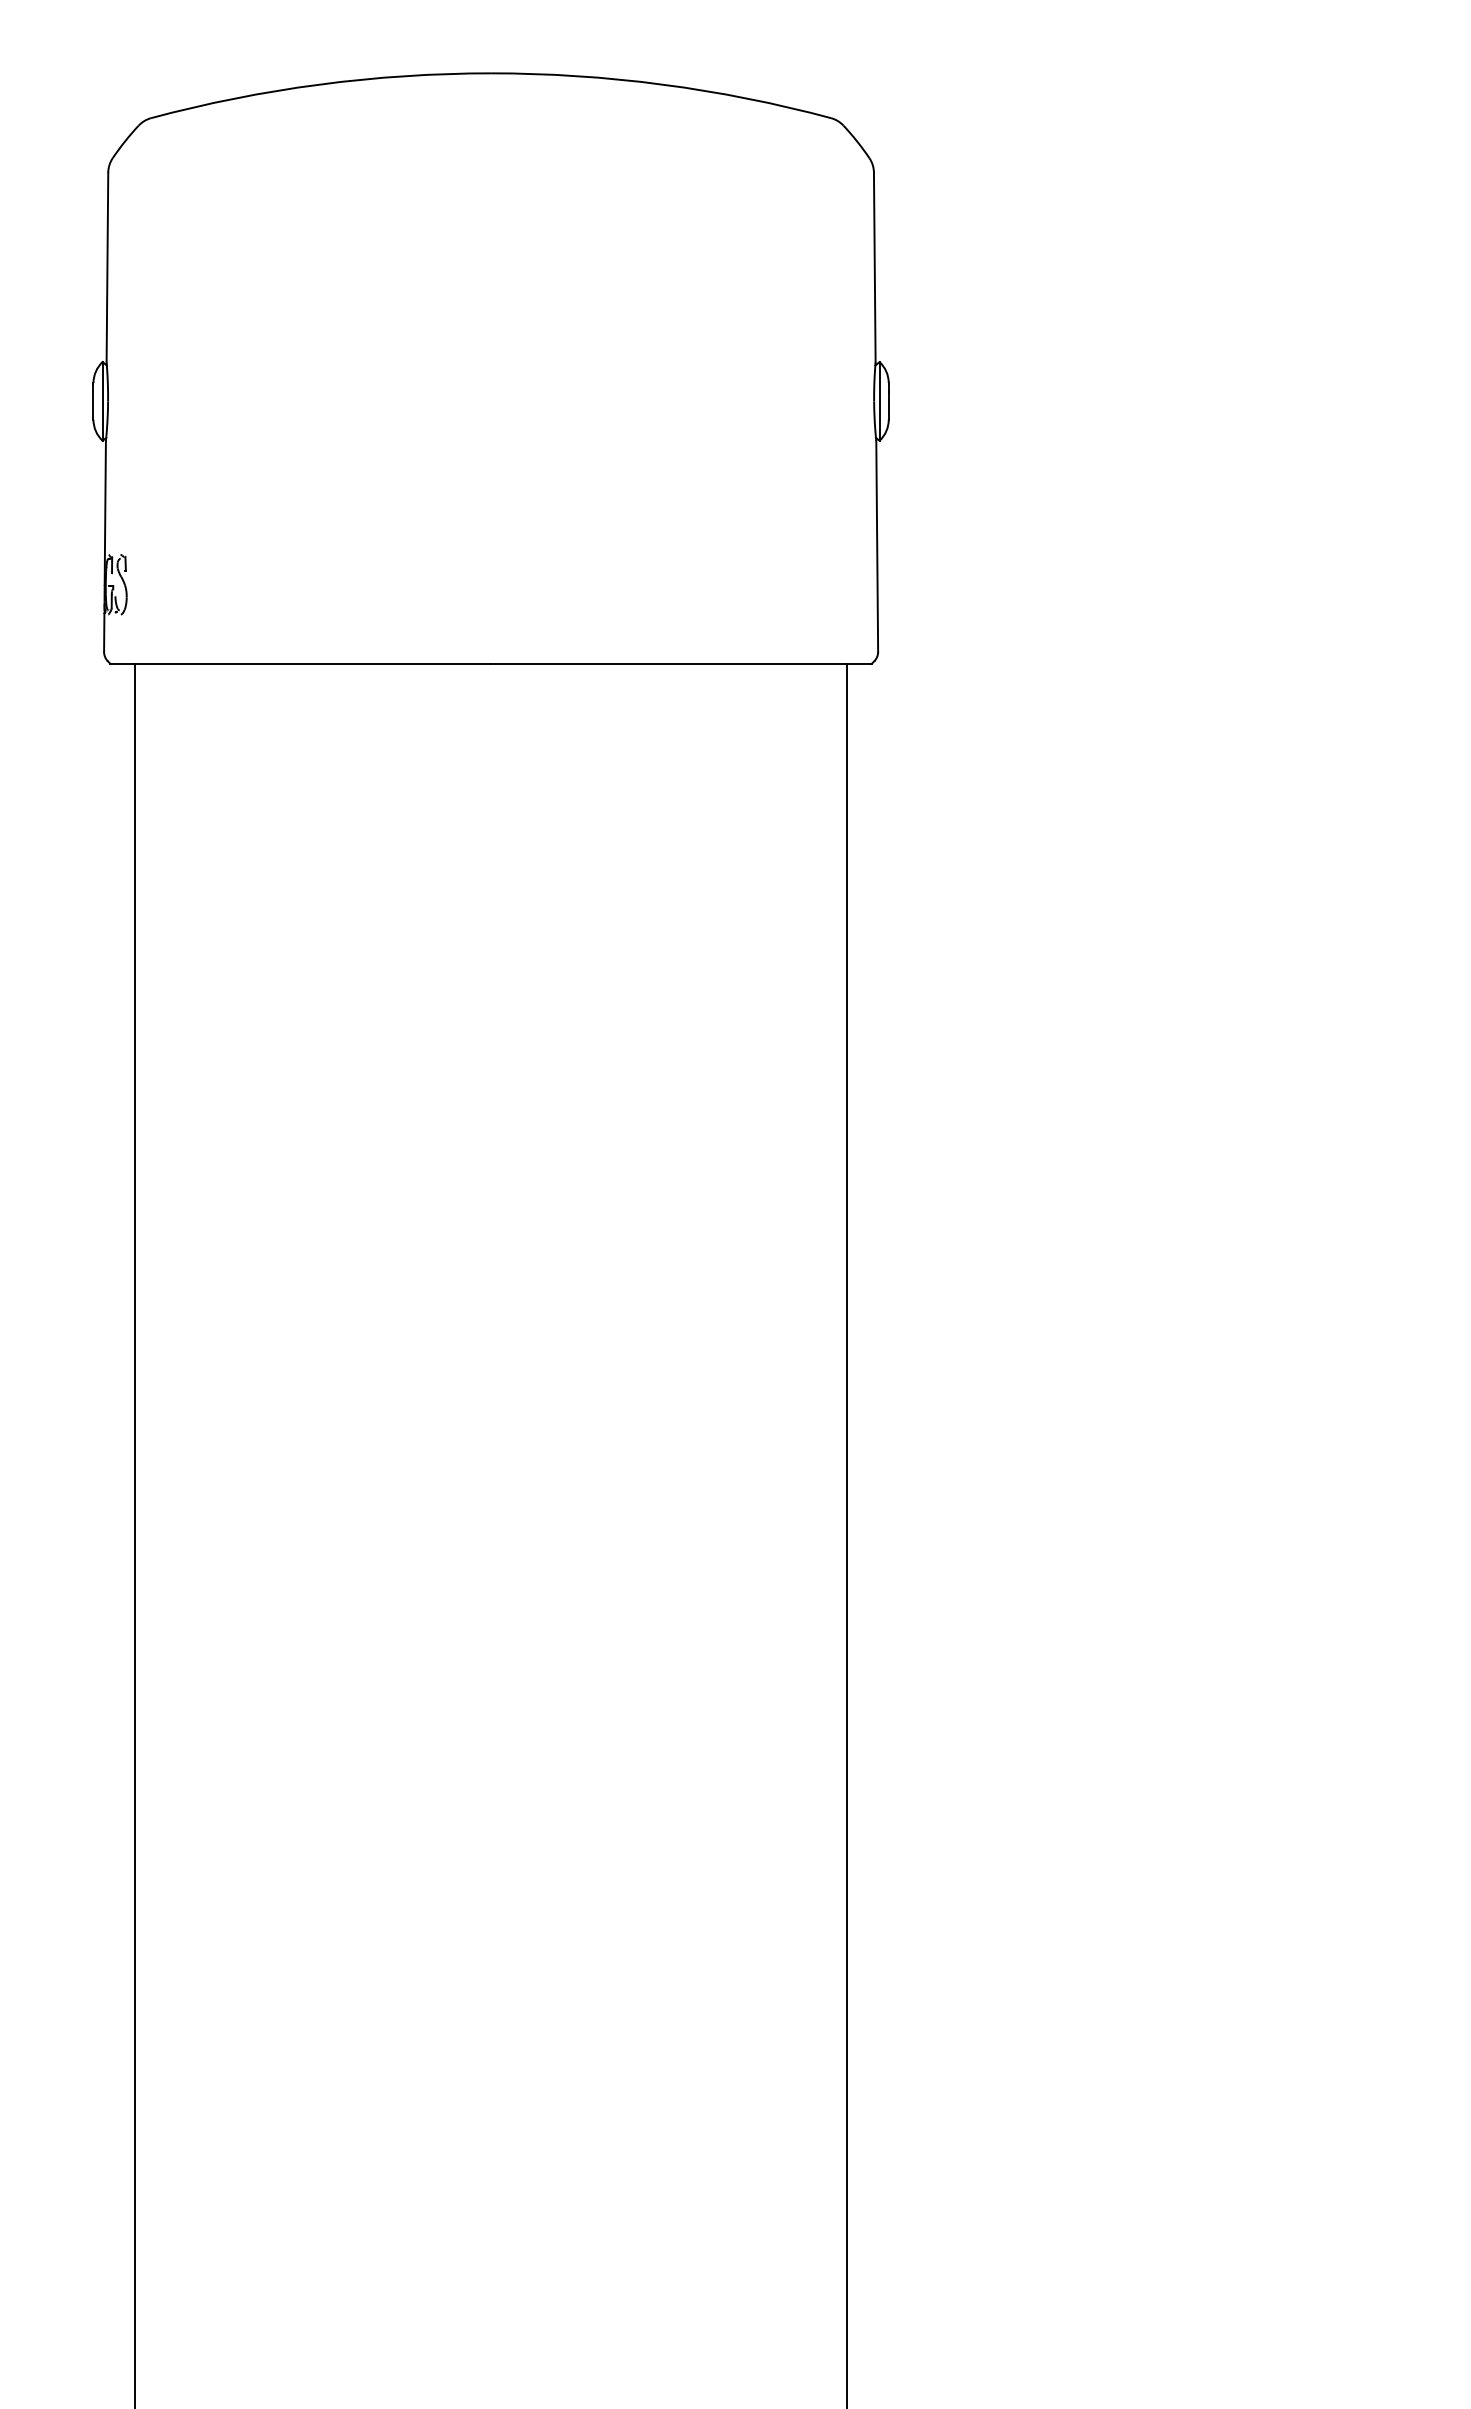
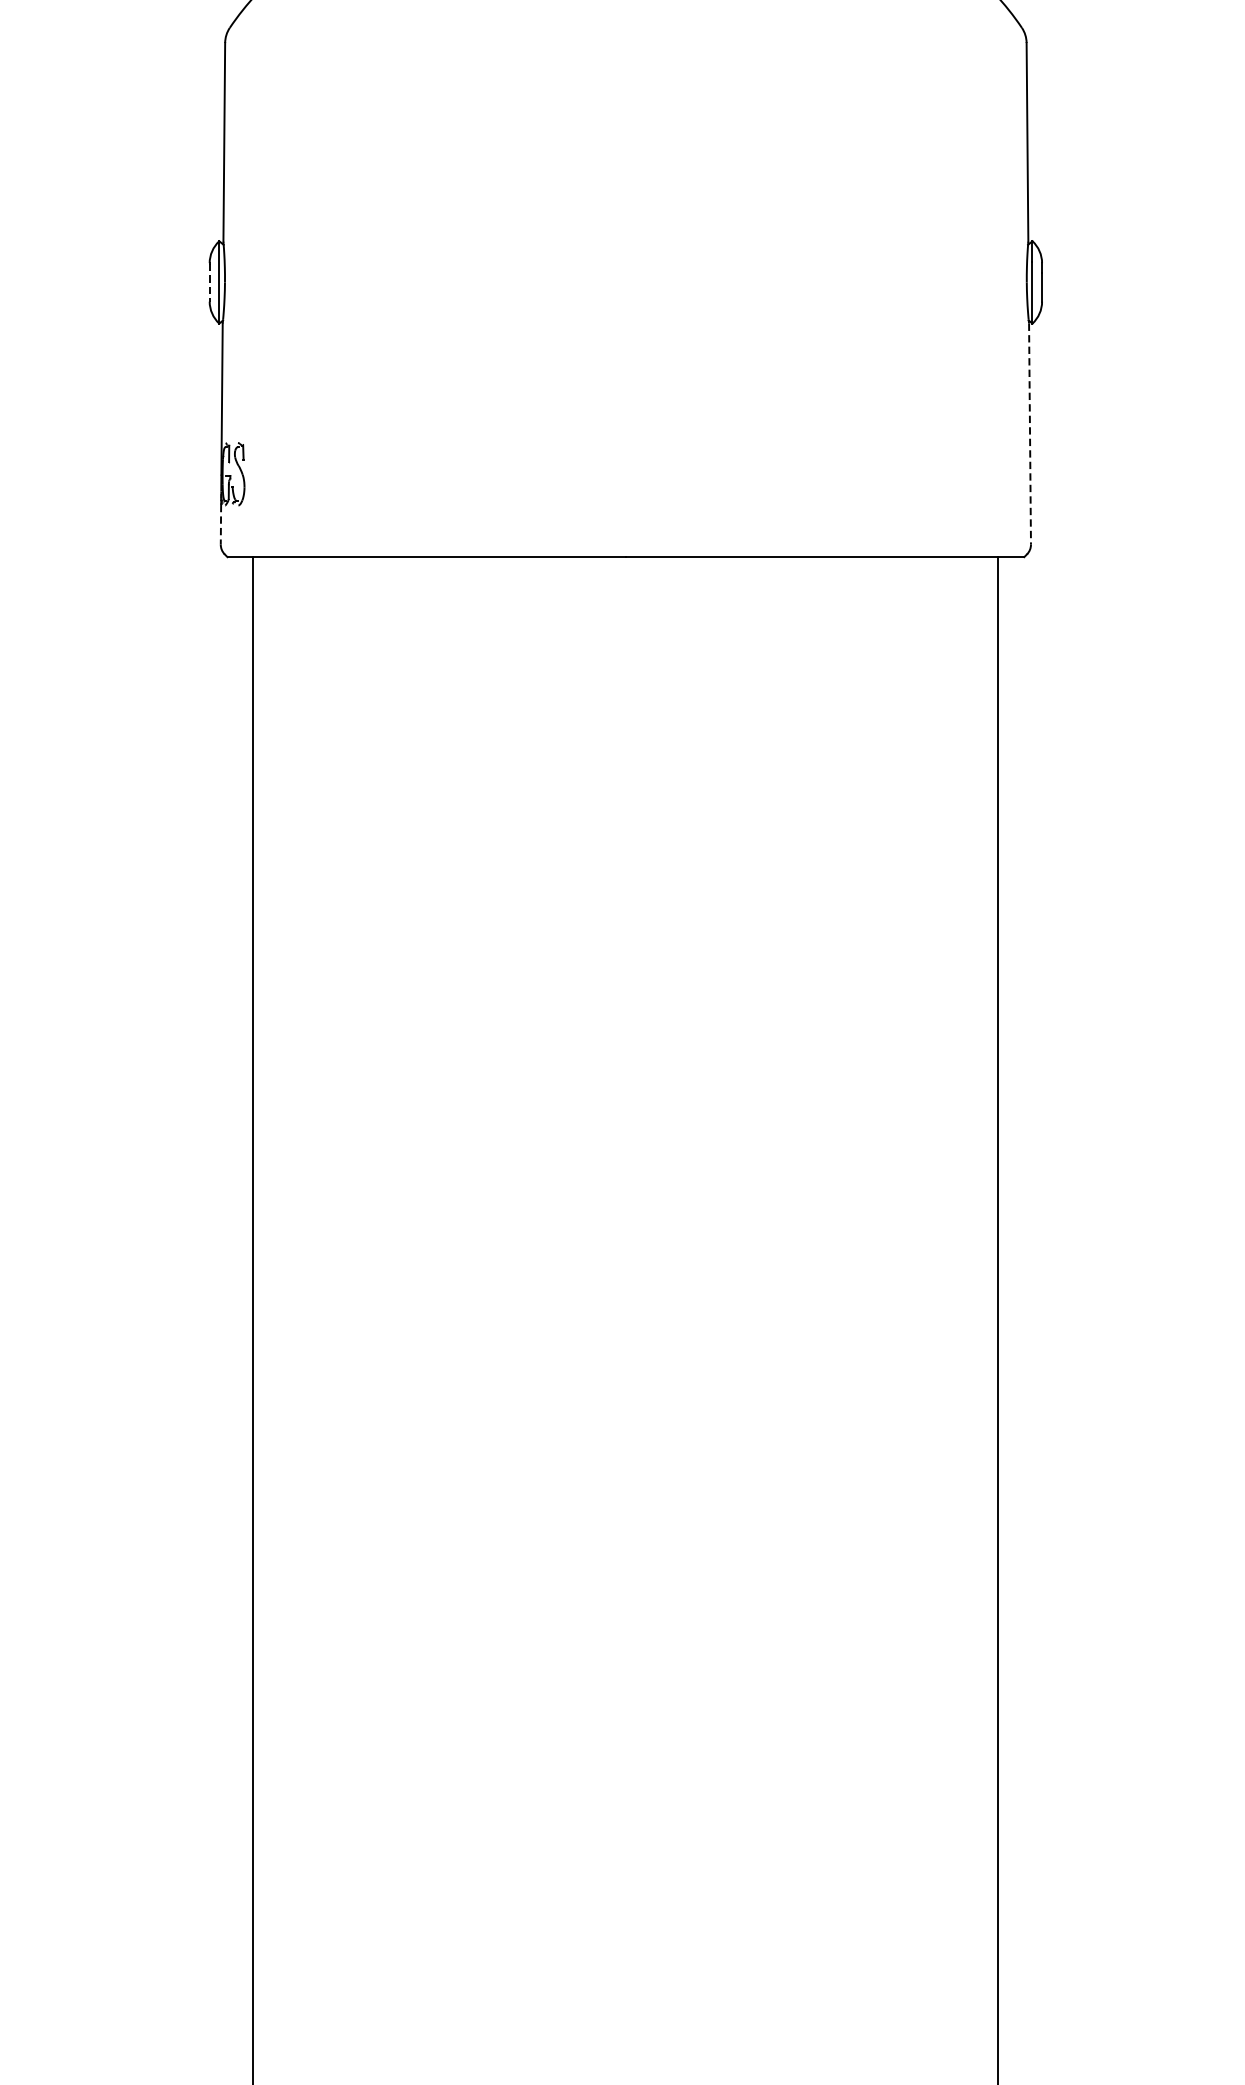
line: (93, 402) -> (209, 283), solid -> dashed
line: (877, 546) -> (1030, 434), solid -> dashed
line: (104, 632) -> (221, 524), solid -> dashed

